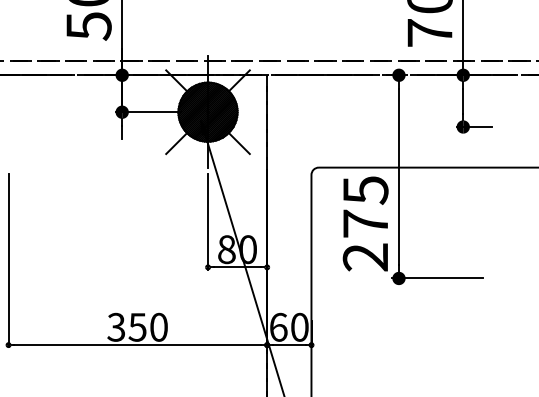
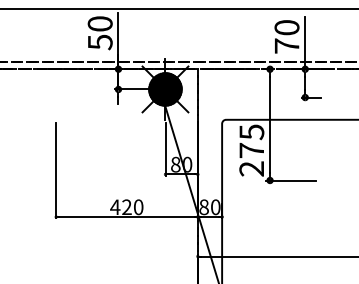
text: (125, 327) -> (120, 207), 350 -> 420
text: (277, 327) -> (203, 207), 60 -> 80

